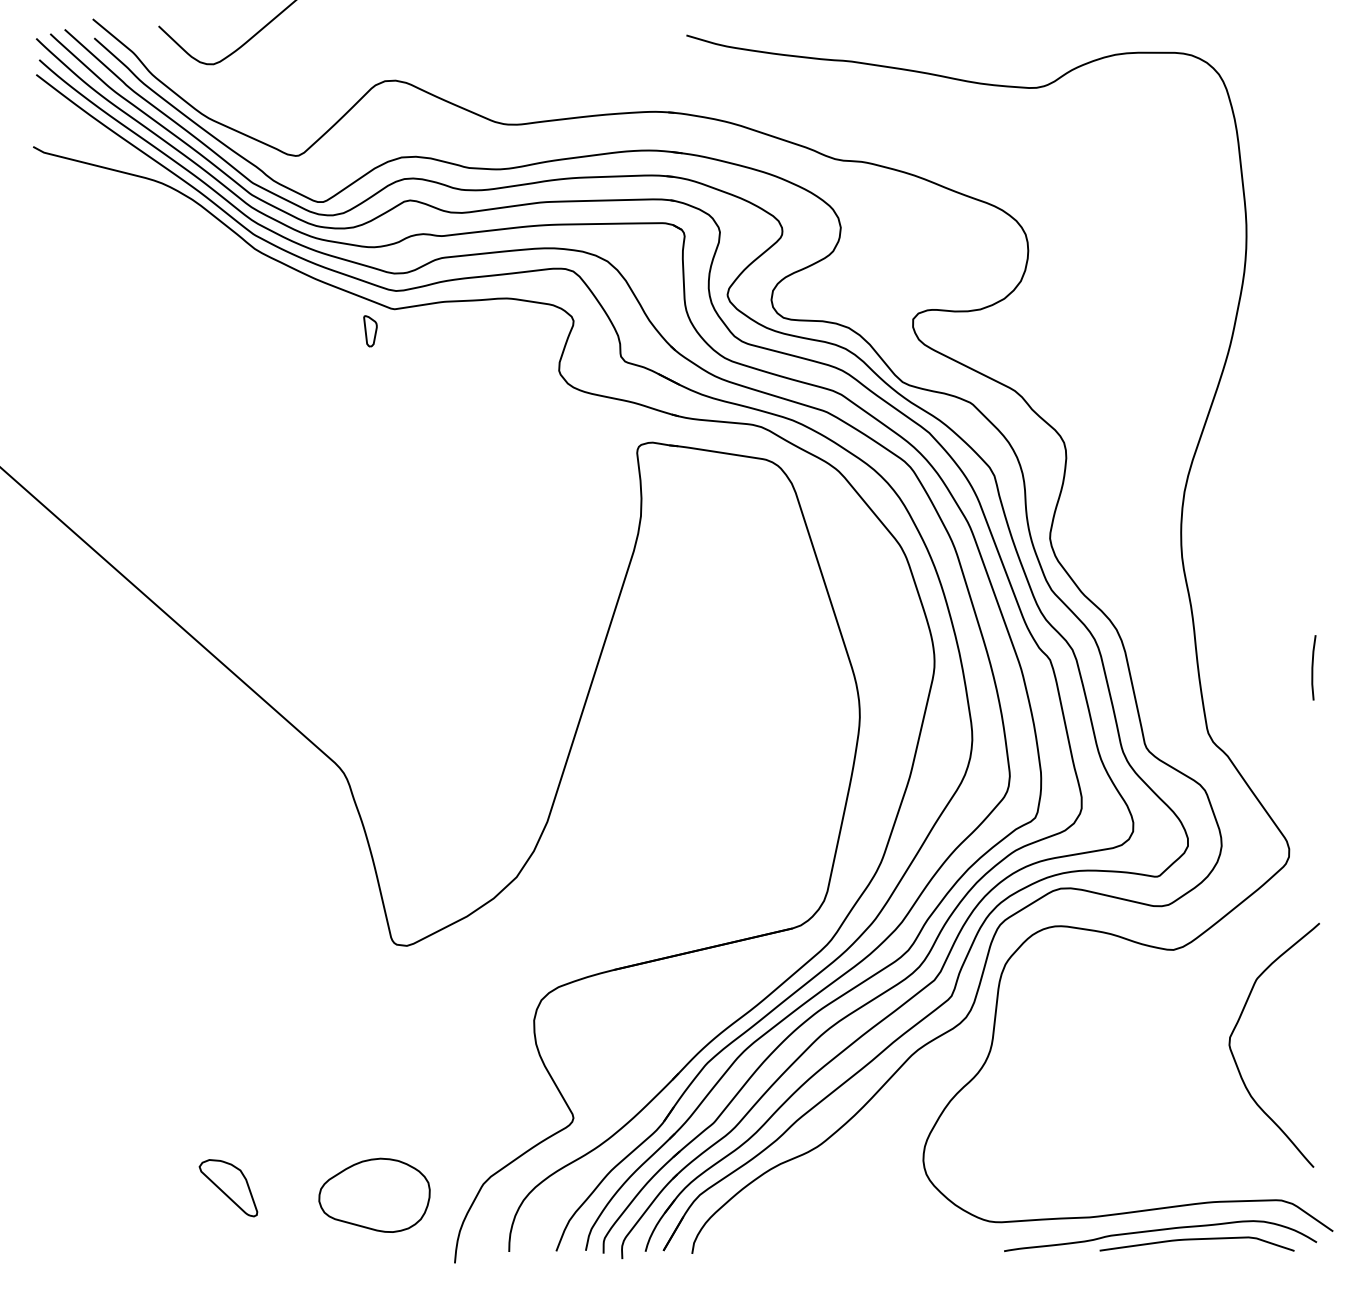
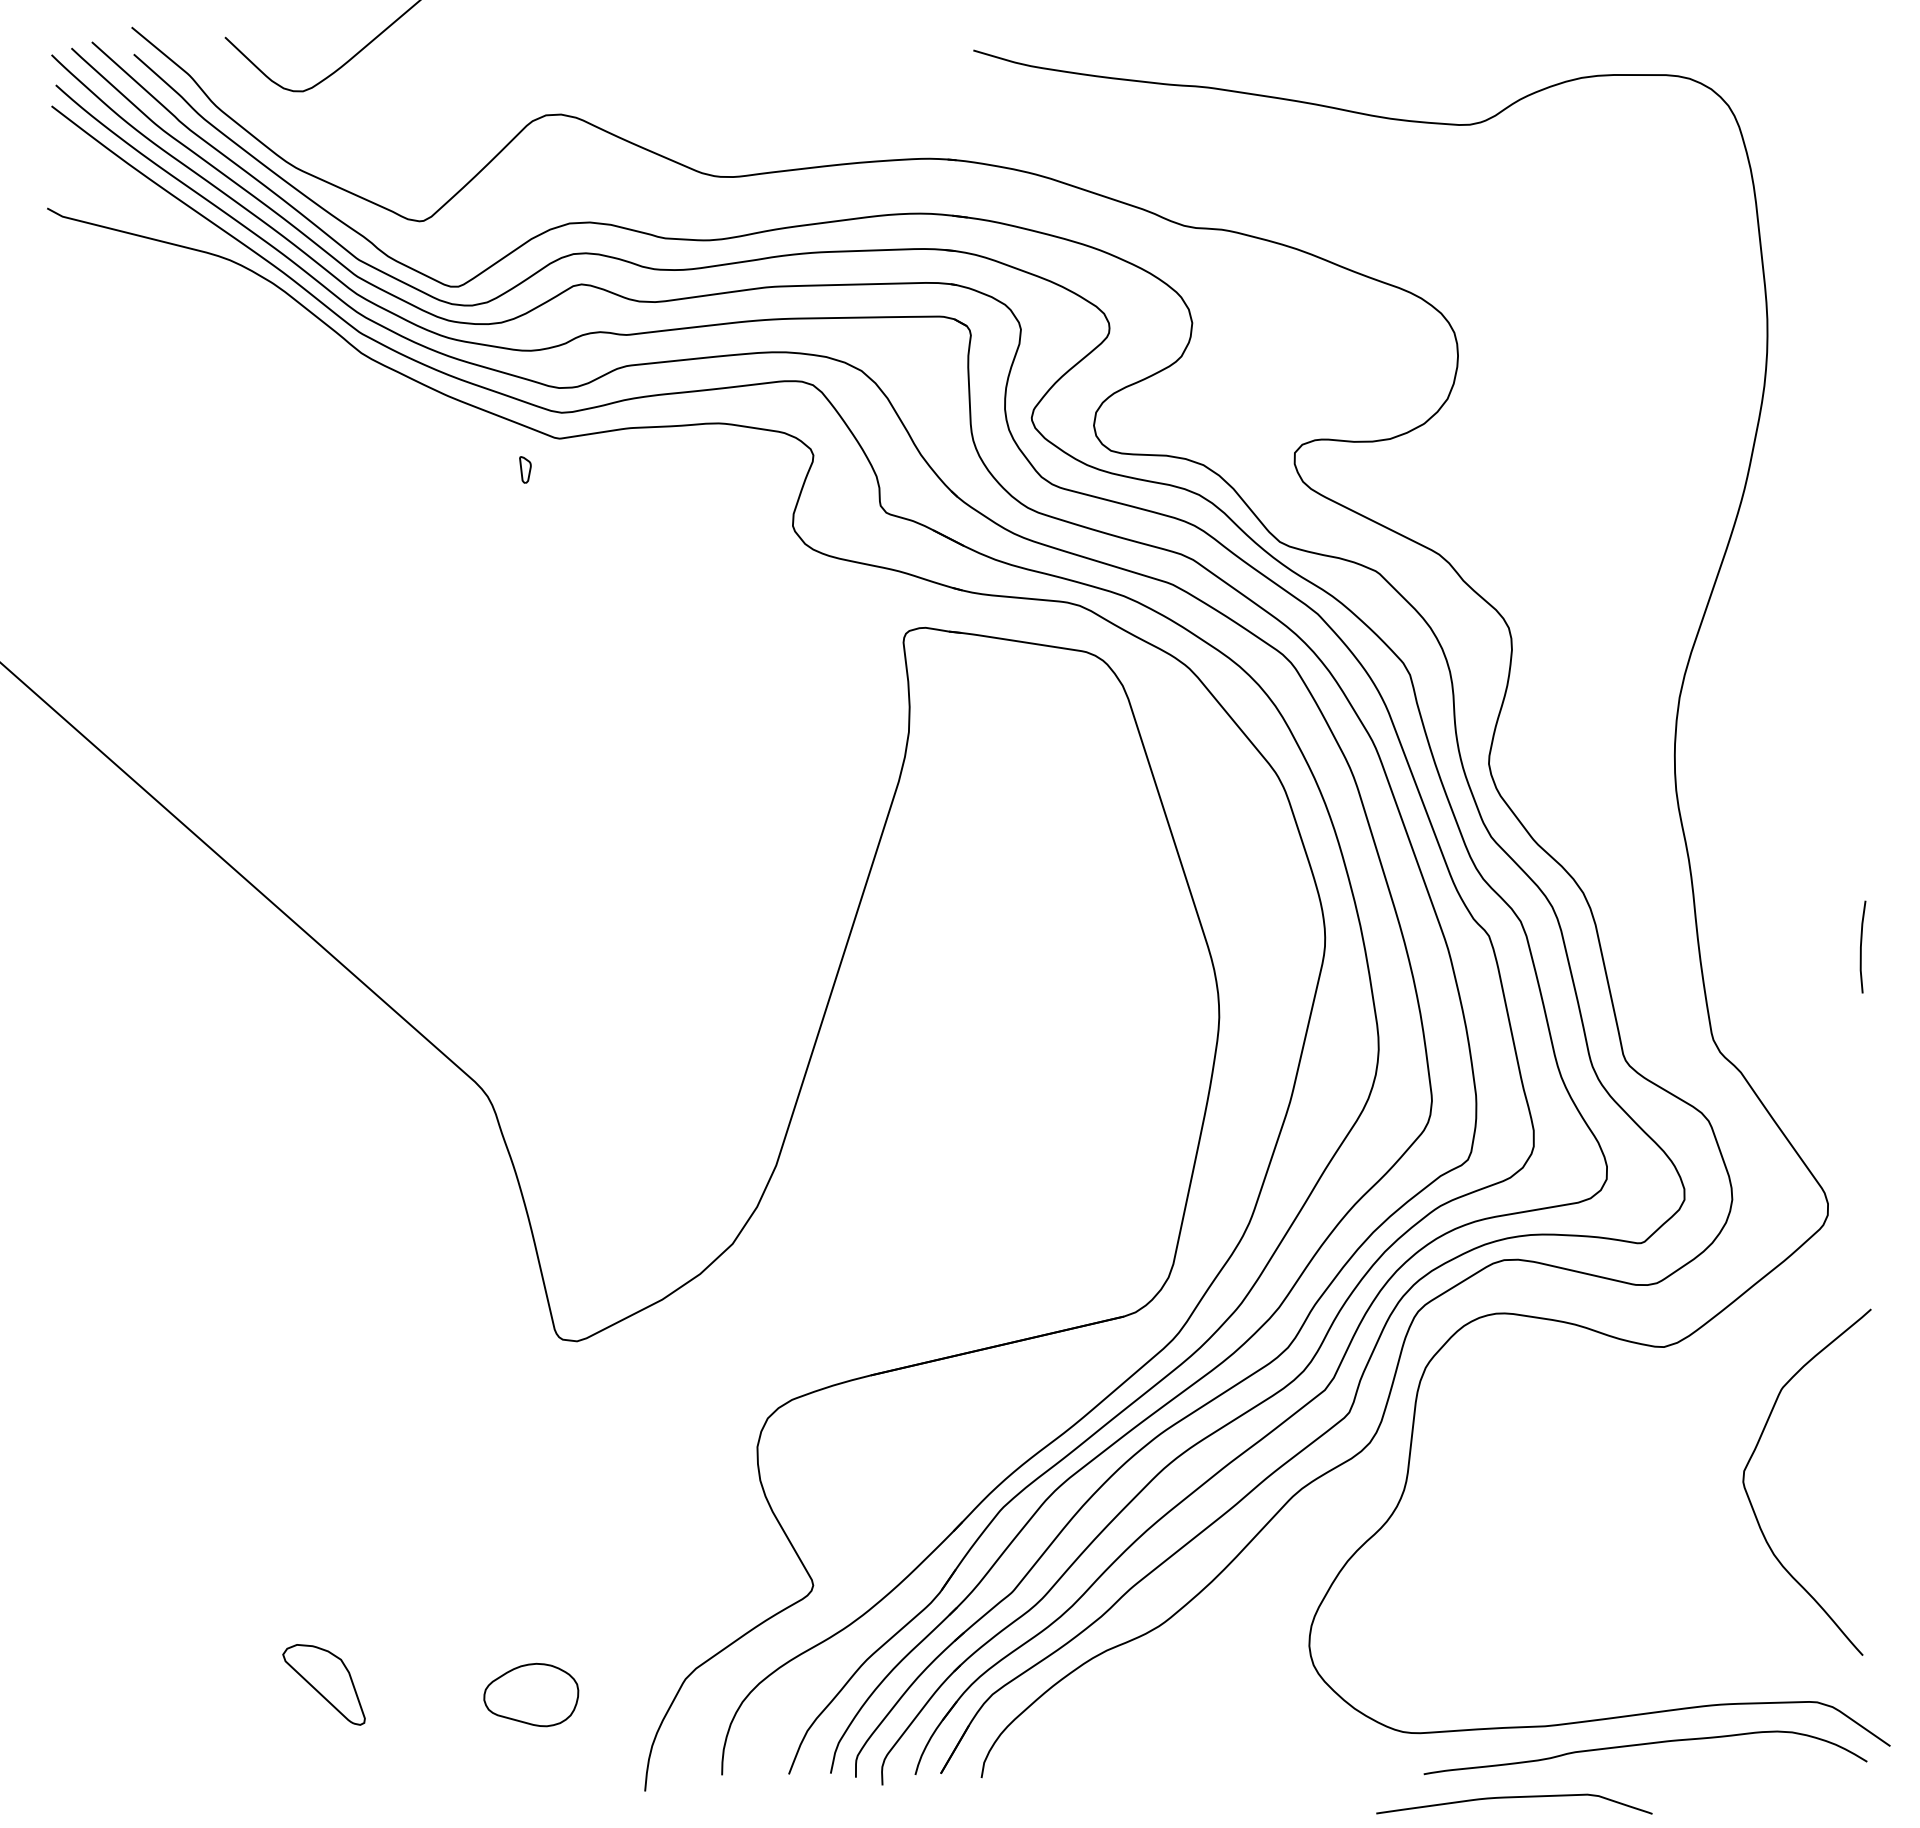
part: (370, 330) -> (525, 469), size x0.6
part: (374, 1194) -> (531, 1694), size x0.6
curve: (1197, 1240) -> (1514, 1798), moved

